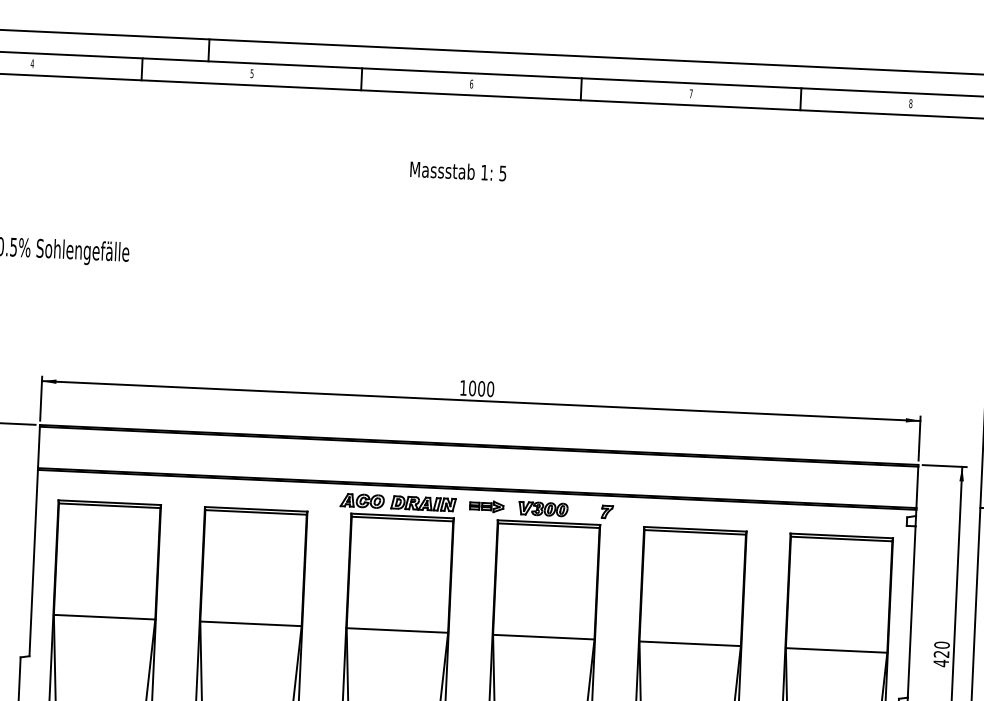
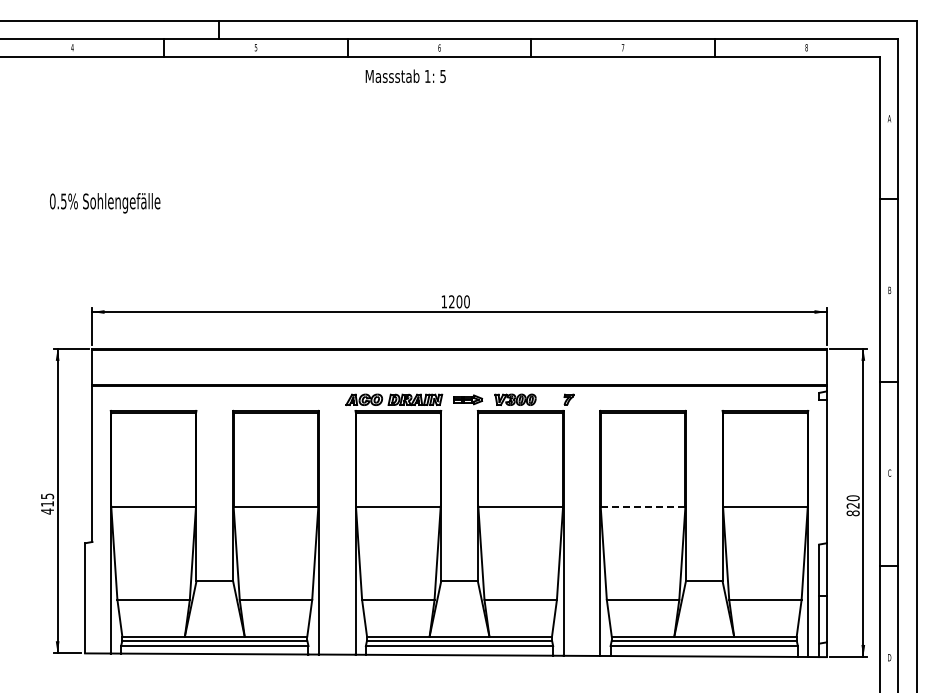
text: (458, 170) -> (405, 75), moved
text: (472, 388) -> (451, 301), 1000 -> 1200
line: (689, 643) -> (642, 506), solid -> dashed
text: (940, 663) -> (852, 513), 420 -> 820

